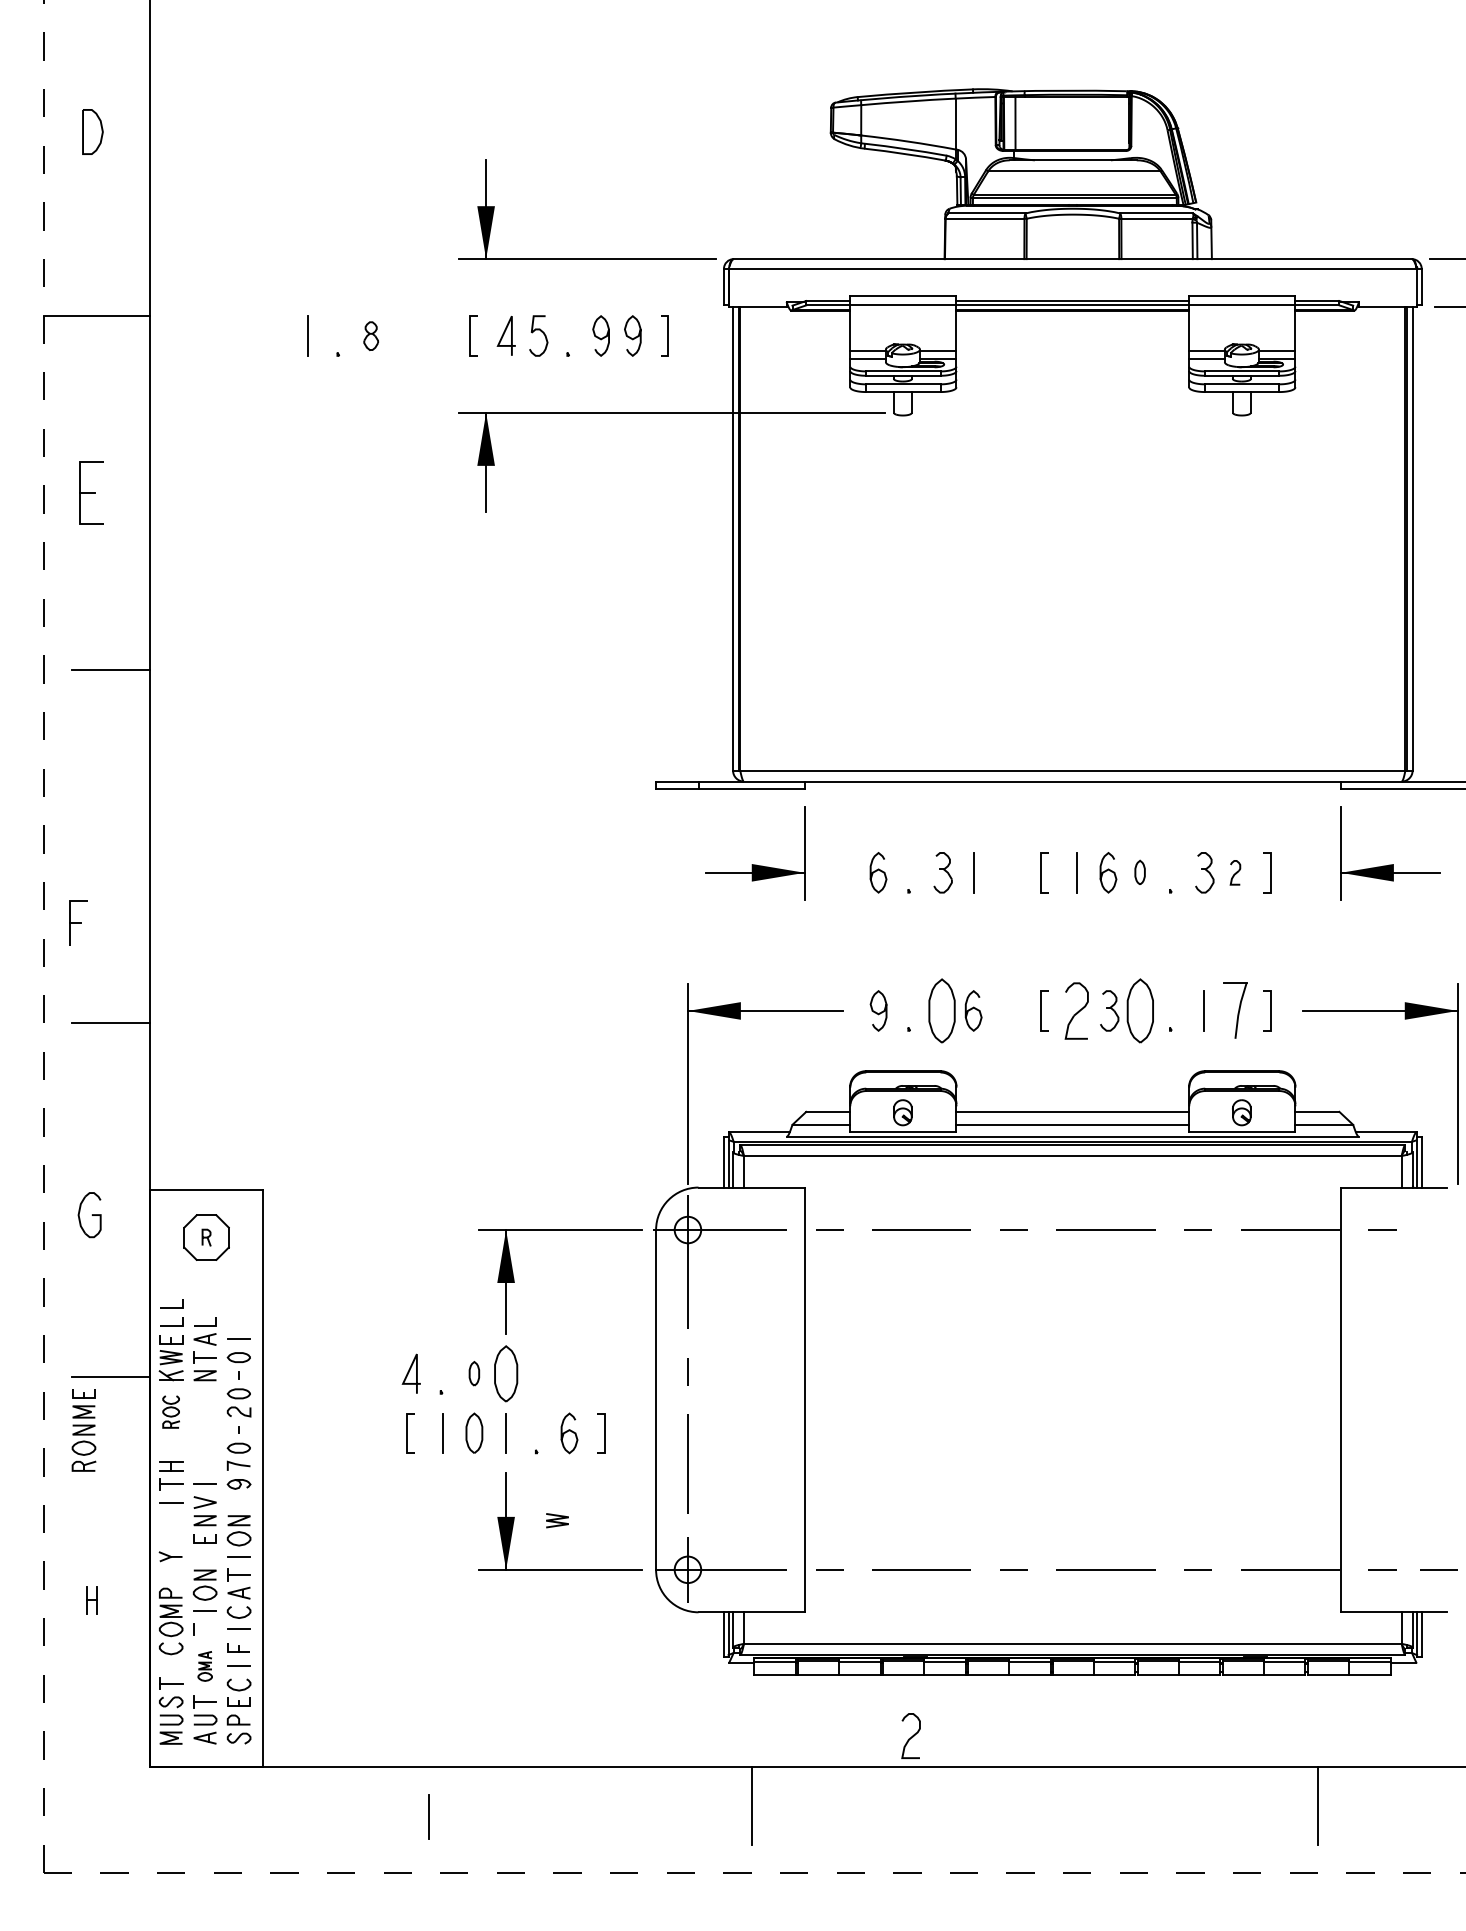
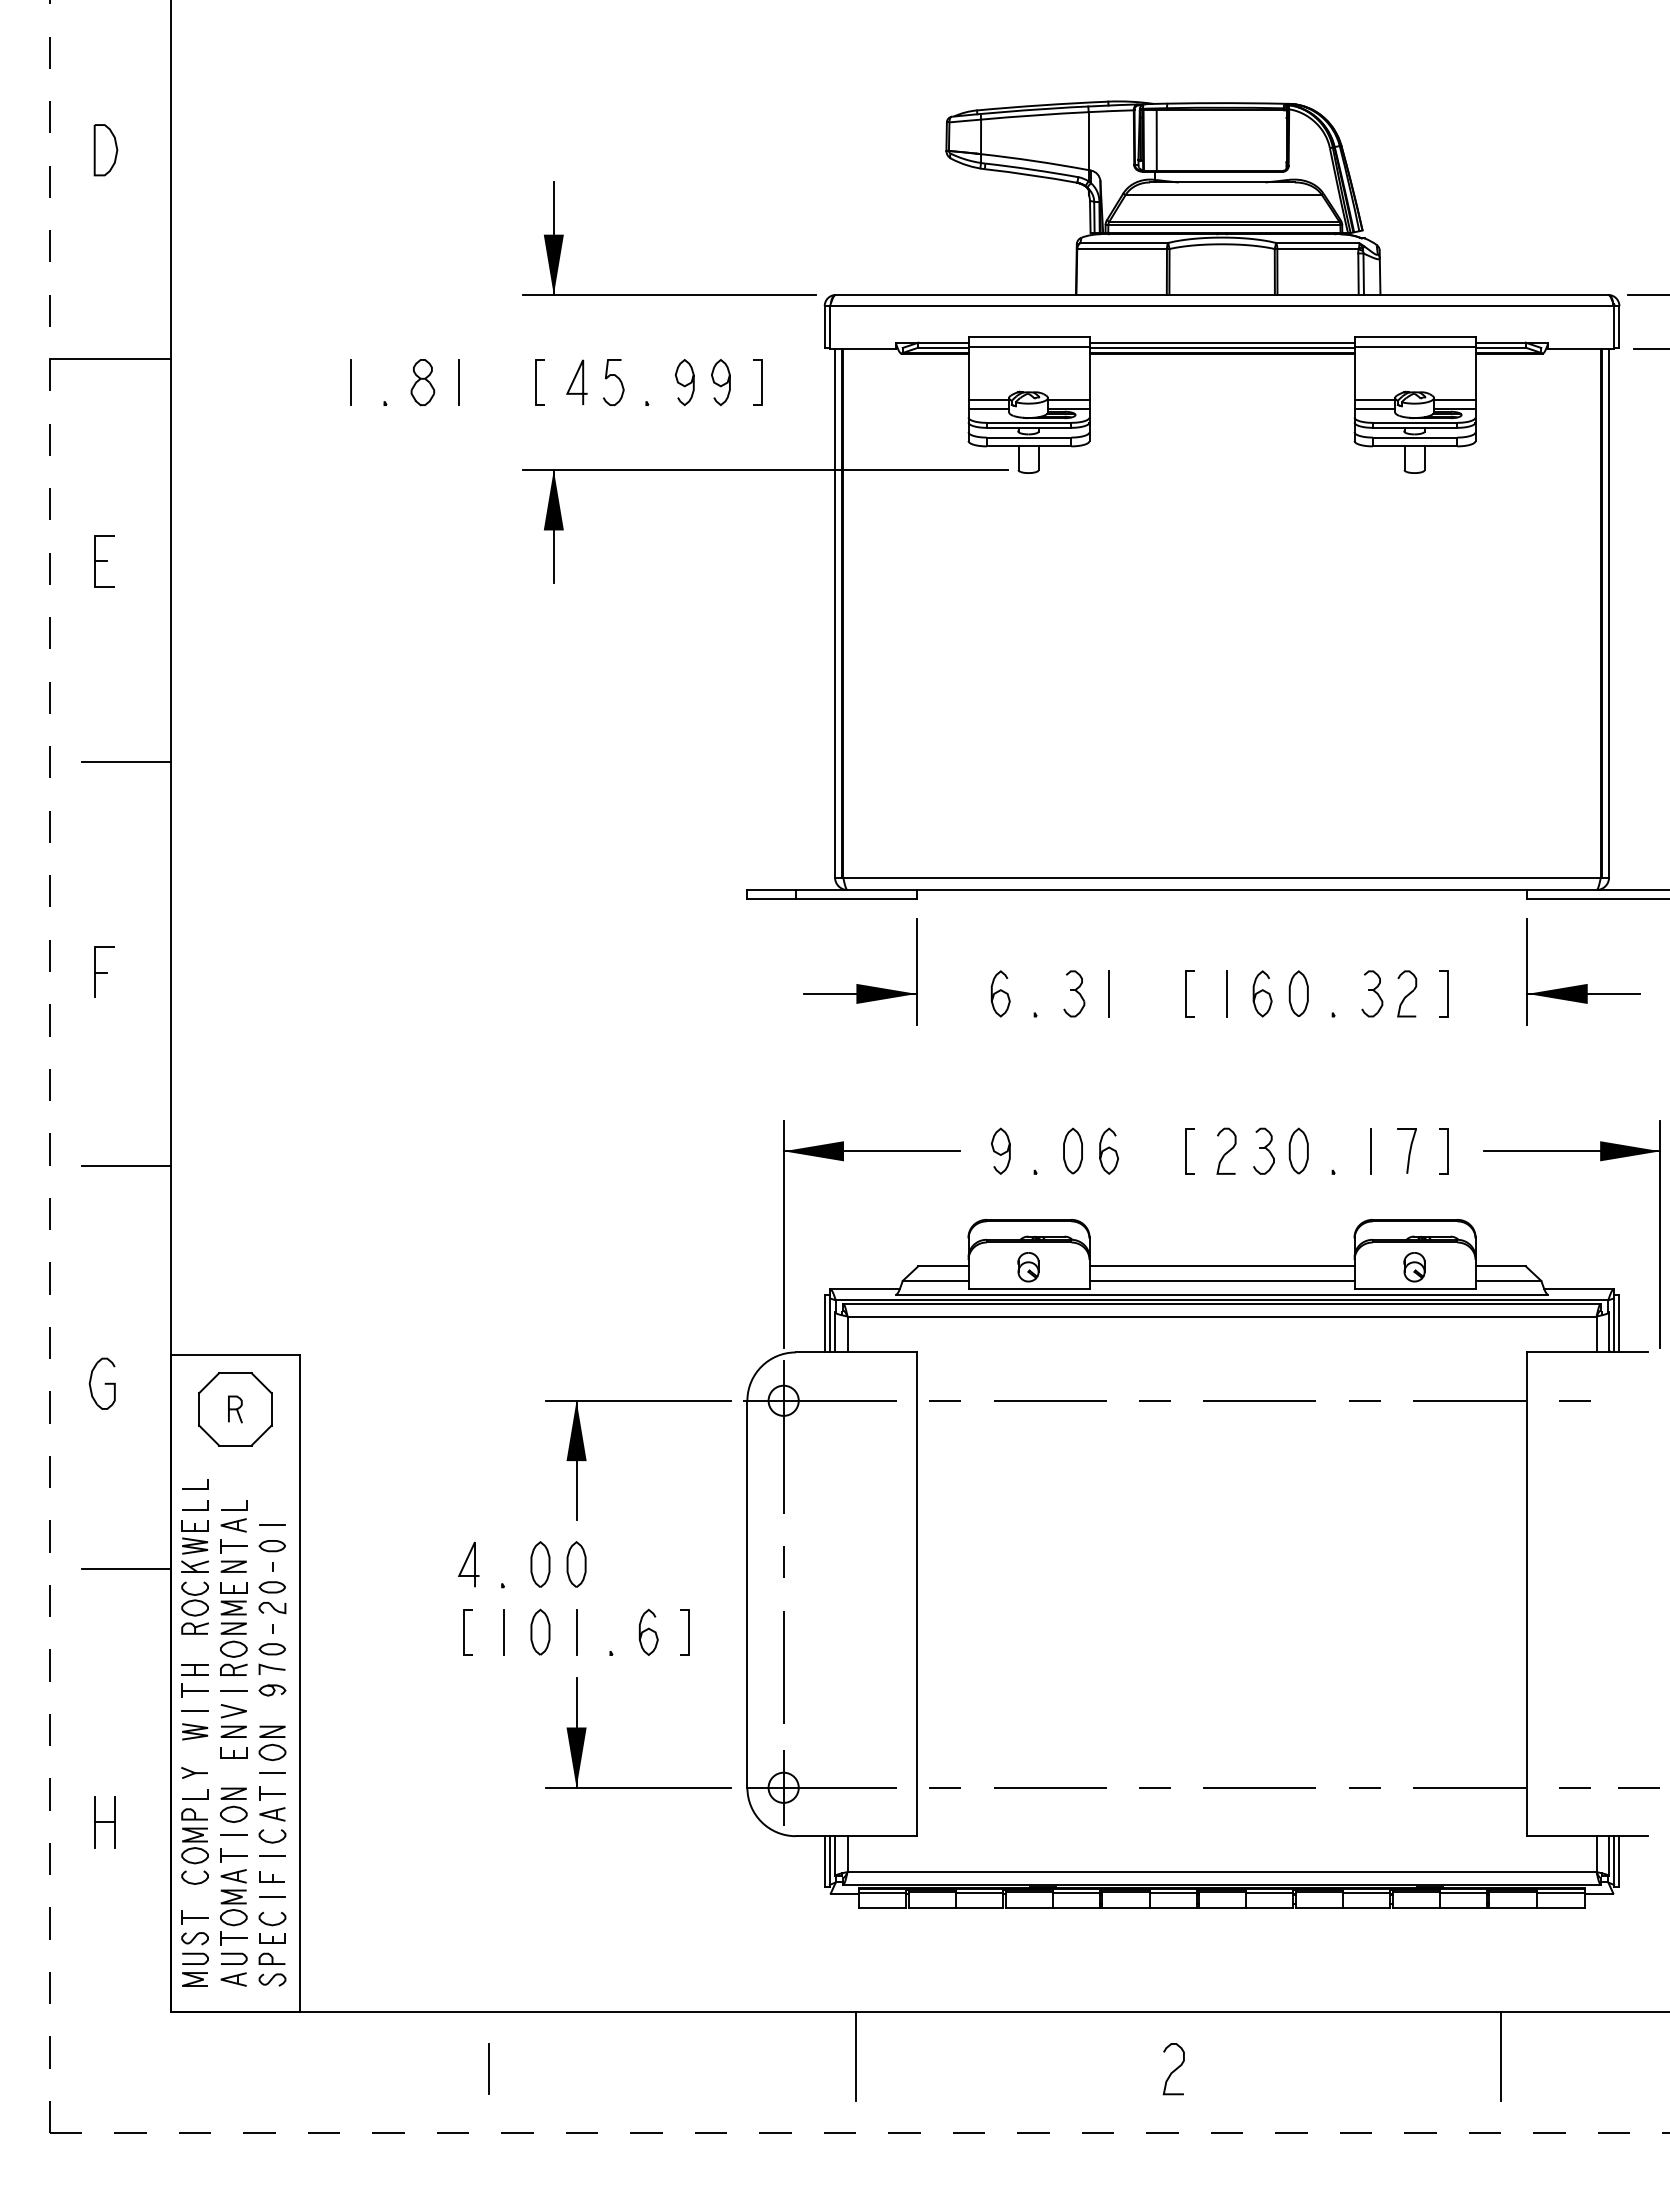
part: (370, 335) -> (422, 382), size x1.43
line: (403, 335) -> (459, 382), added
part: (91, 493) -> (104, 561), size x0.71
part: (1139, 872) -> (1298, 993), size x1.67
part: (1235, 872) -> (1407, 993), size x1.67
part: (78, 922) -> (104, 971), moved
part: (941, 1010) -> (1072, 1150), size x0.62
part: (1076, 1010) -> (1226, 1150), size x0.71
part: (1139, 1010) -> (1298, 1150), size x0.62
part: (1234, 1010) -> (1406, 1150), size x0.71
part: (206, 1237) -> (235, 1409), size x1.43
part: (474, 1373) -> (540, 1564), size x1.67
part: (506, 1373) -> (576, 1564), size x0.71
part: (170, 1411) -> (194, 1607), size x1.43
part: (83, 1429) -> (233, 1628), moved
line: (557, 1519) -> (195, 1730), moved
line: (171, 1579) -> (195, 1798), added
part: (91, 1600) -> (104, 1822), size x1.67
line: (204, 1629) -> (233, 1855), added
part: (204, 1666) -> (233, 1897), size x1.67
curve: (911, 1736) -> (1174, 2069), moved

